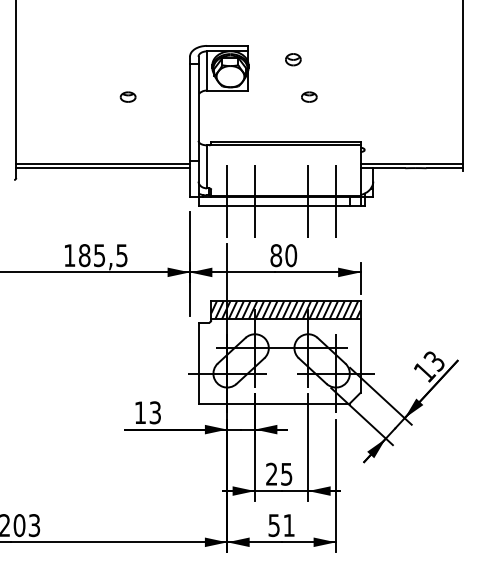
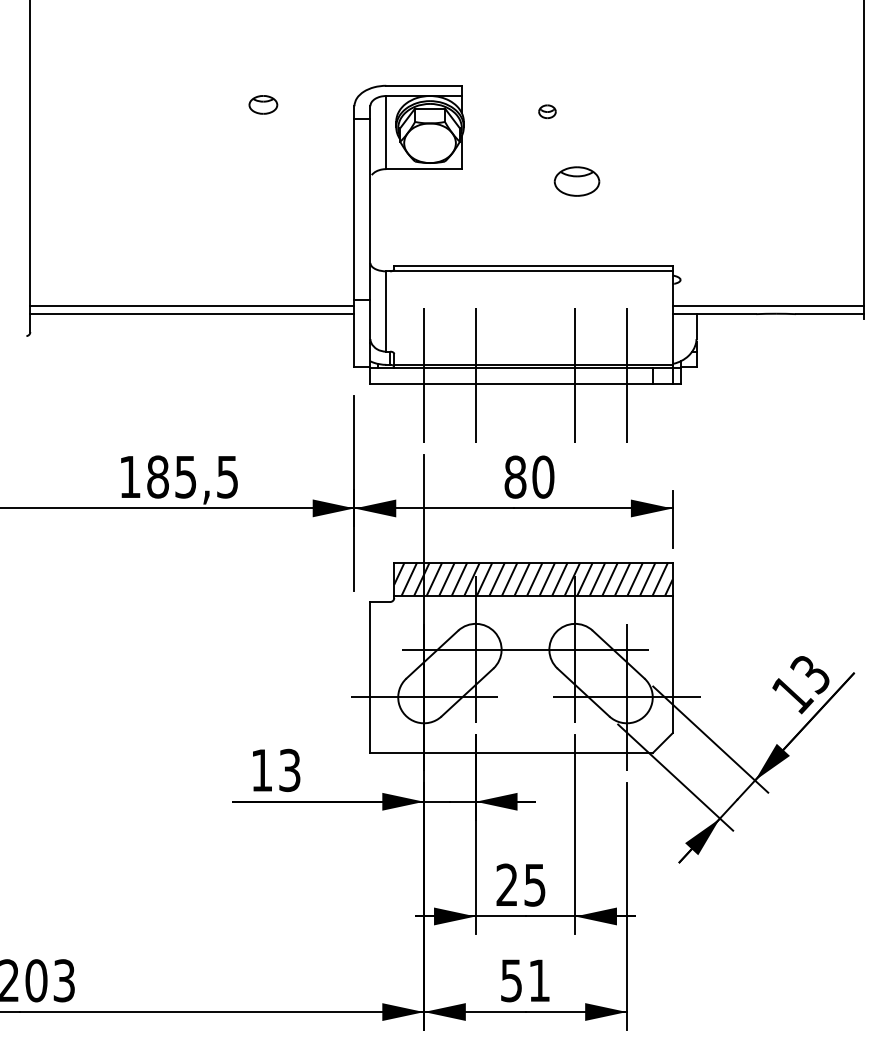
part: (293, 59) -> (547, 111), size x0.6
part: (127, 96) -> (262, 103), moved
part: (309, 96) -> (577, 180), size x1.6

